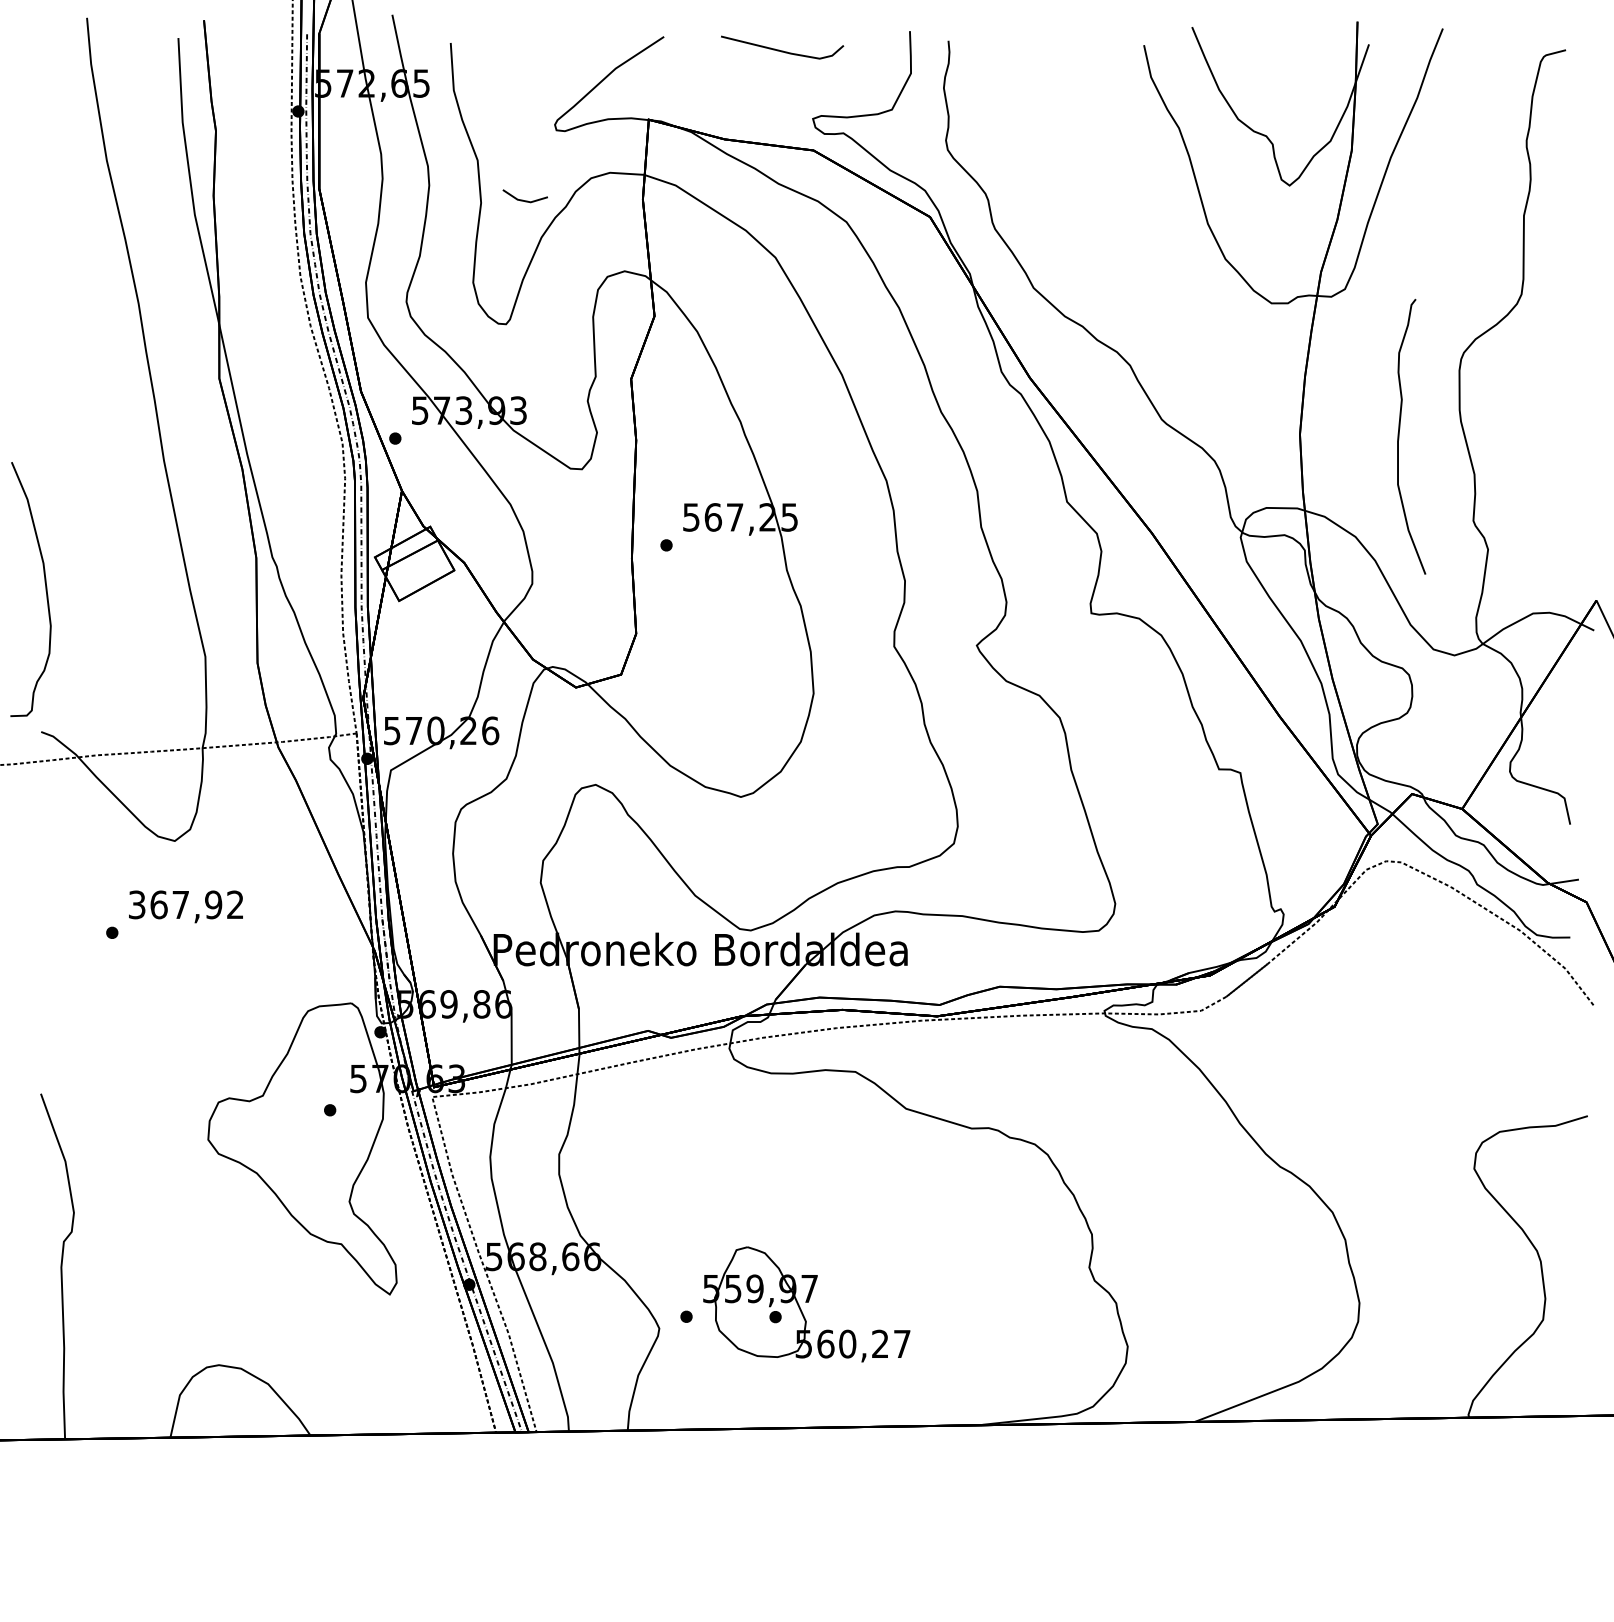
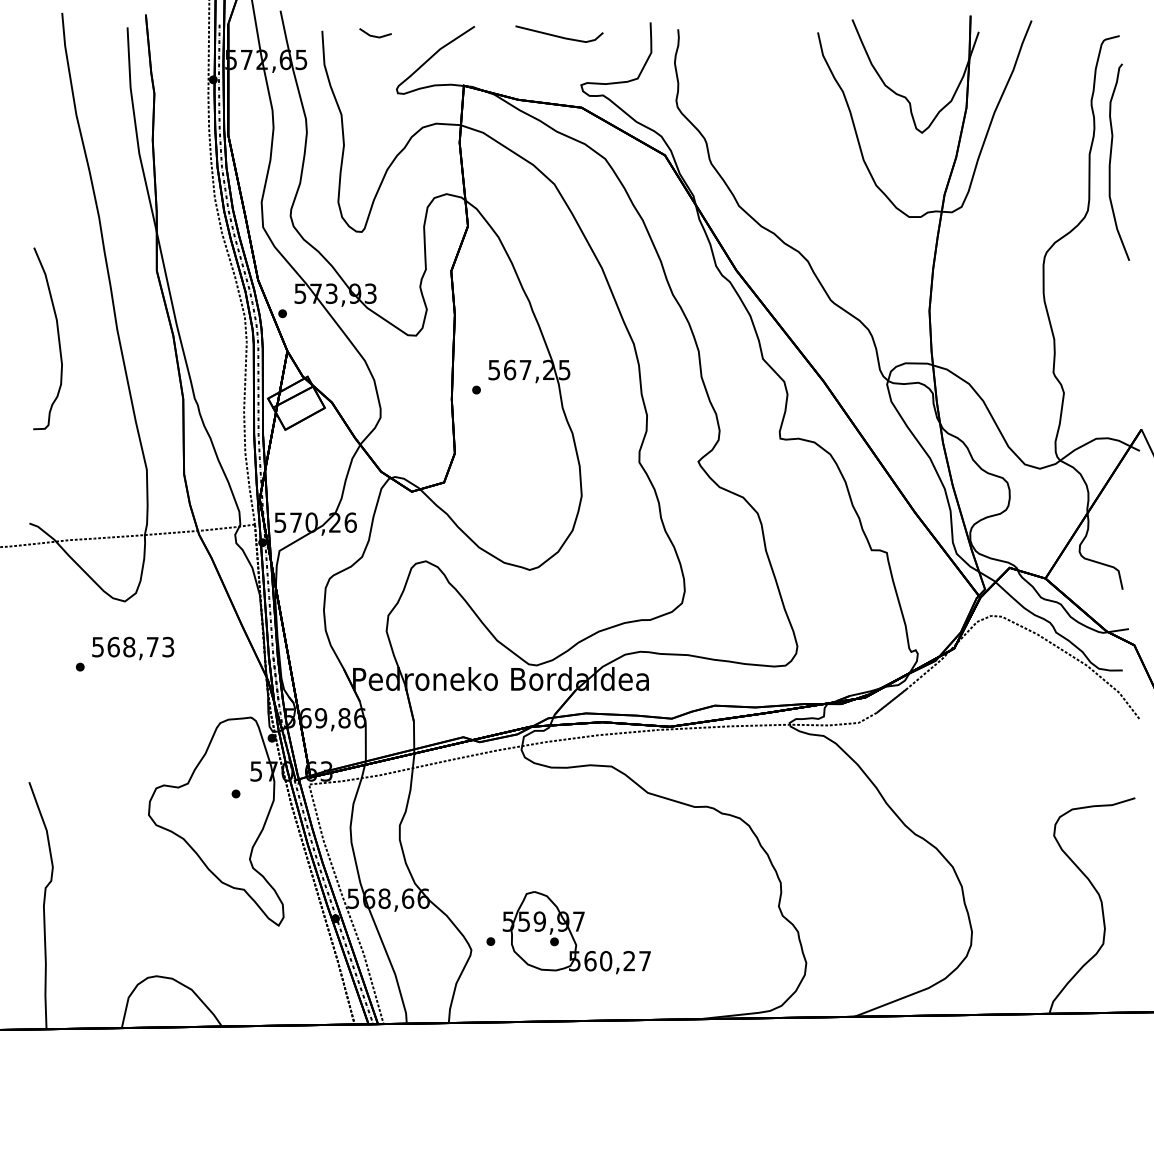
line: (523, 199) -> (374, 35), moved
curve: (1399, 436) -> (1110, 162), moved
curve: (45, 589) -> (58, 338), moved
text: (186, 904) -> (133, 646), 367,92 -> 568,73

